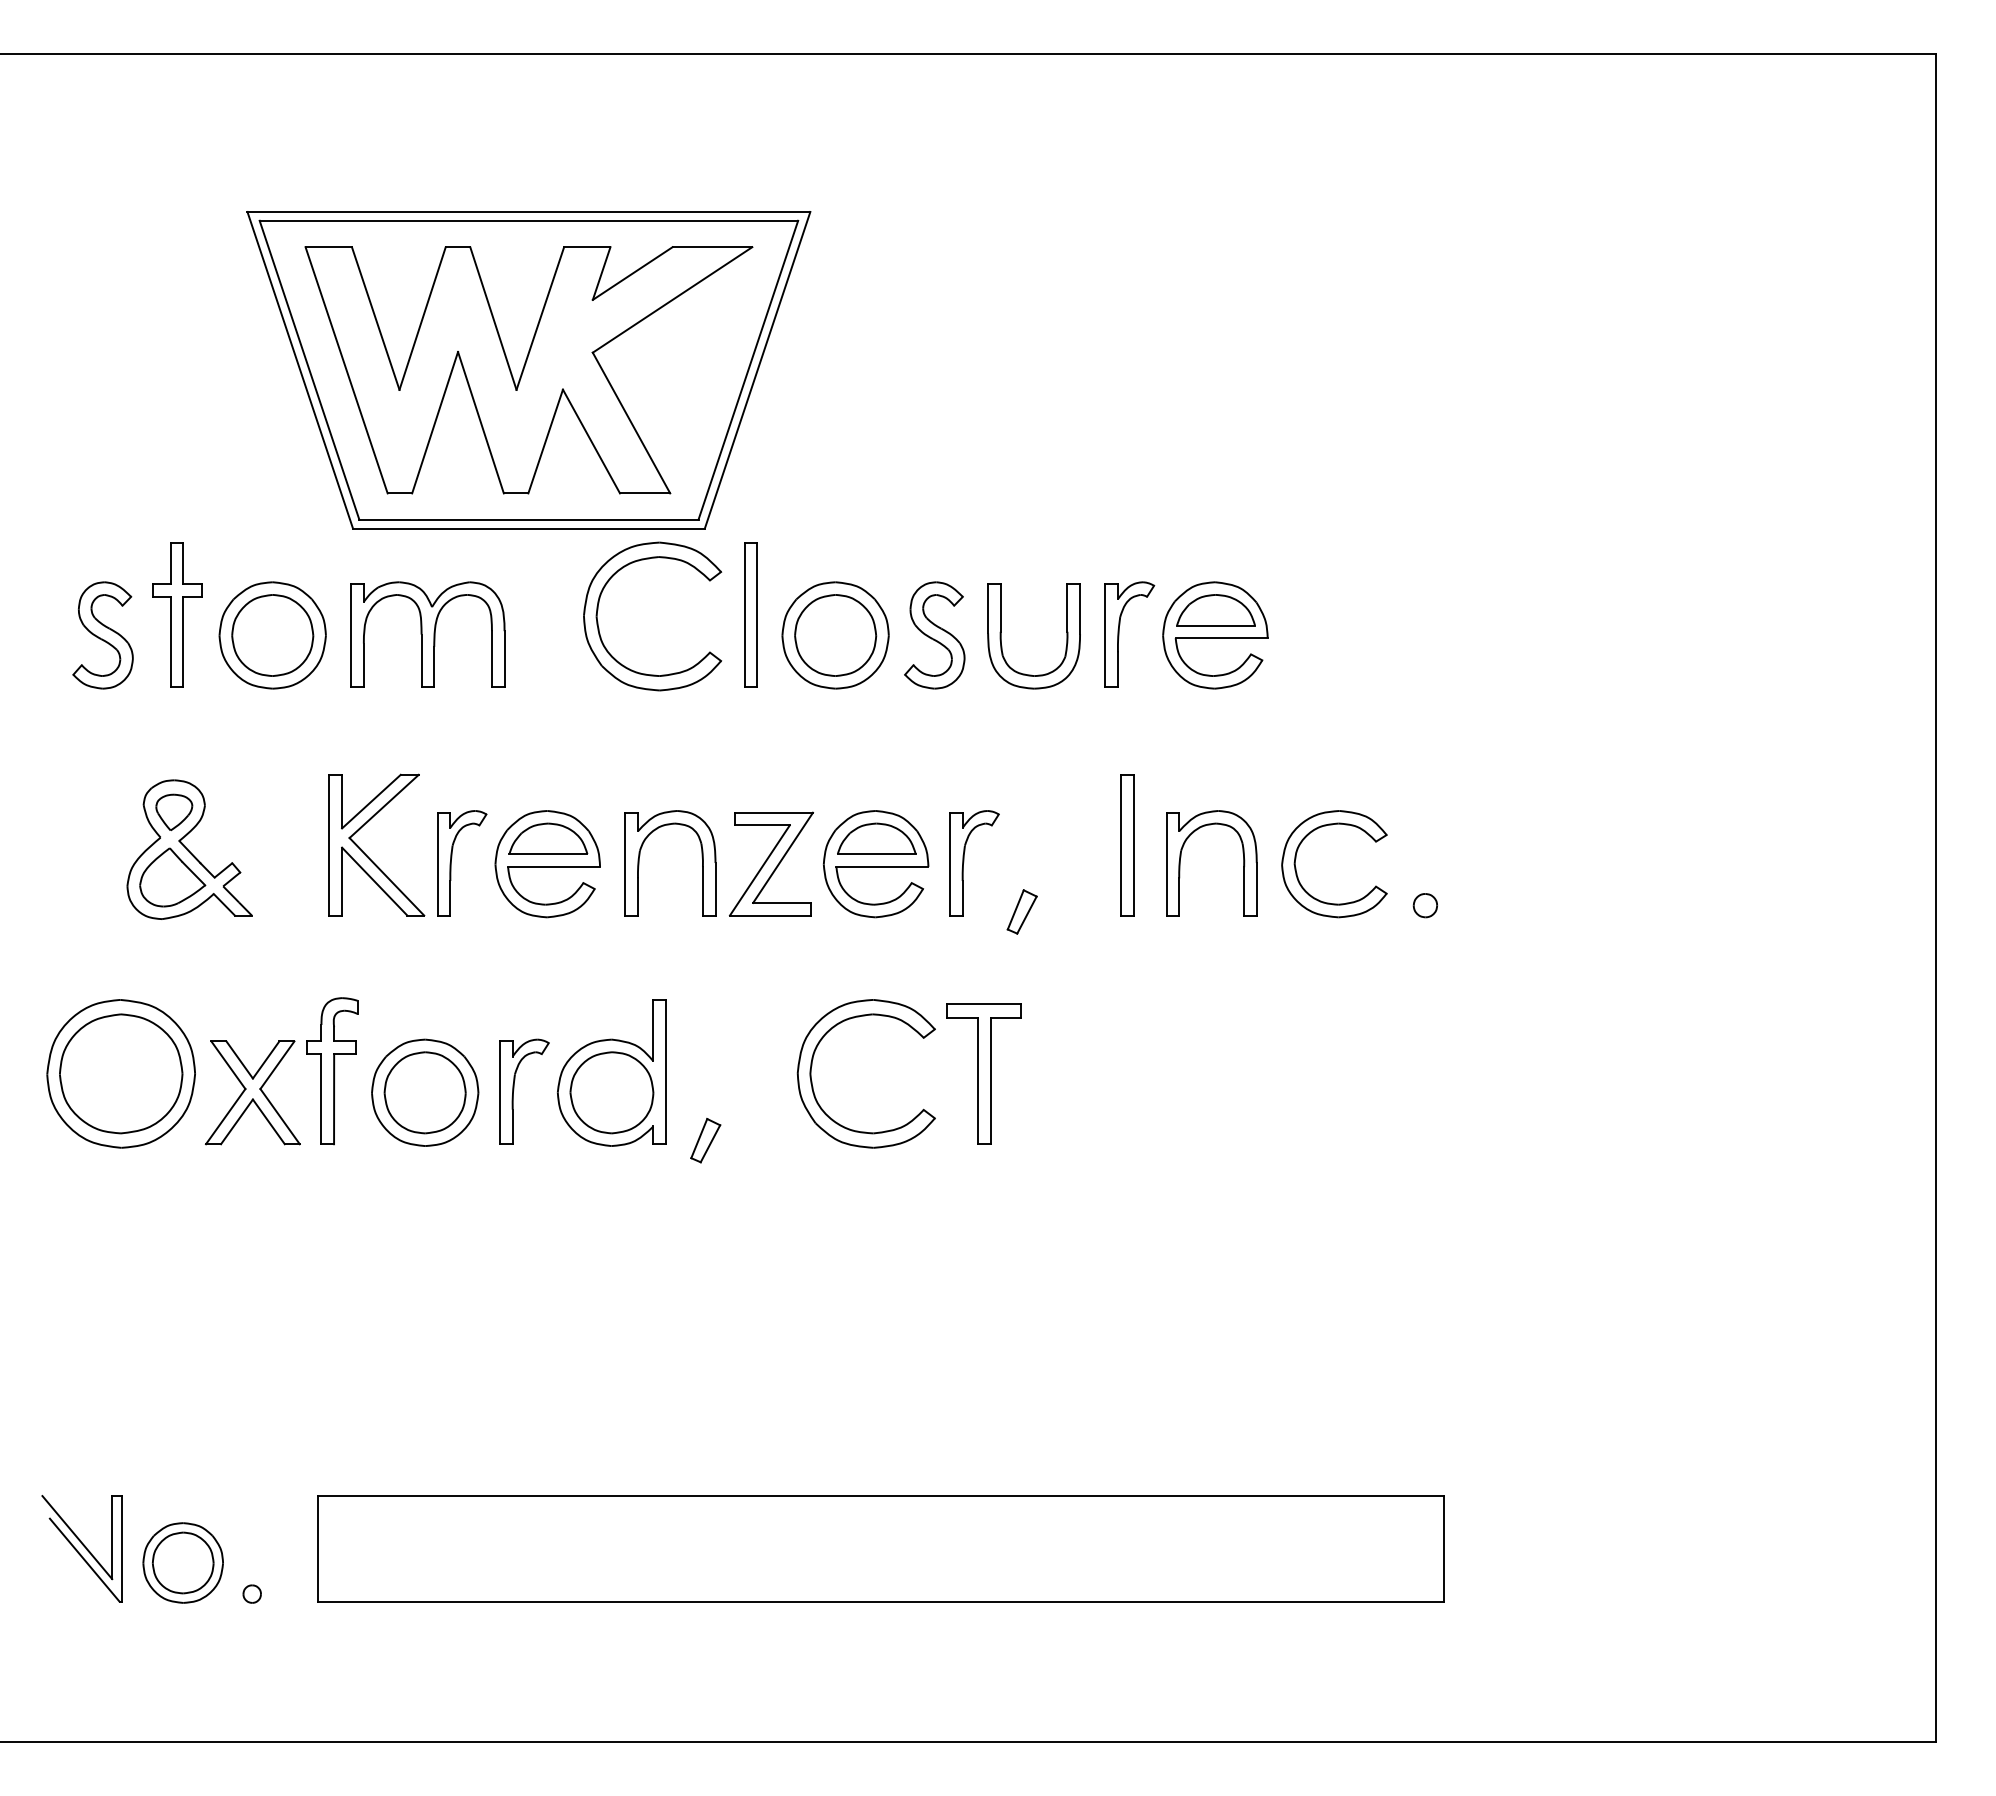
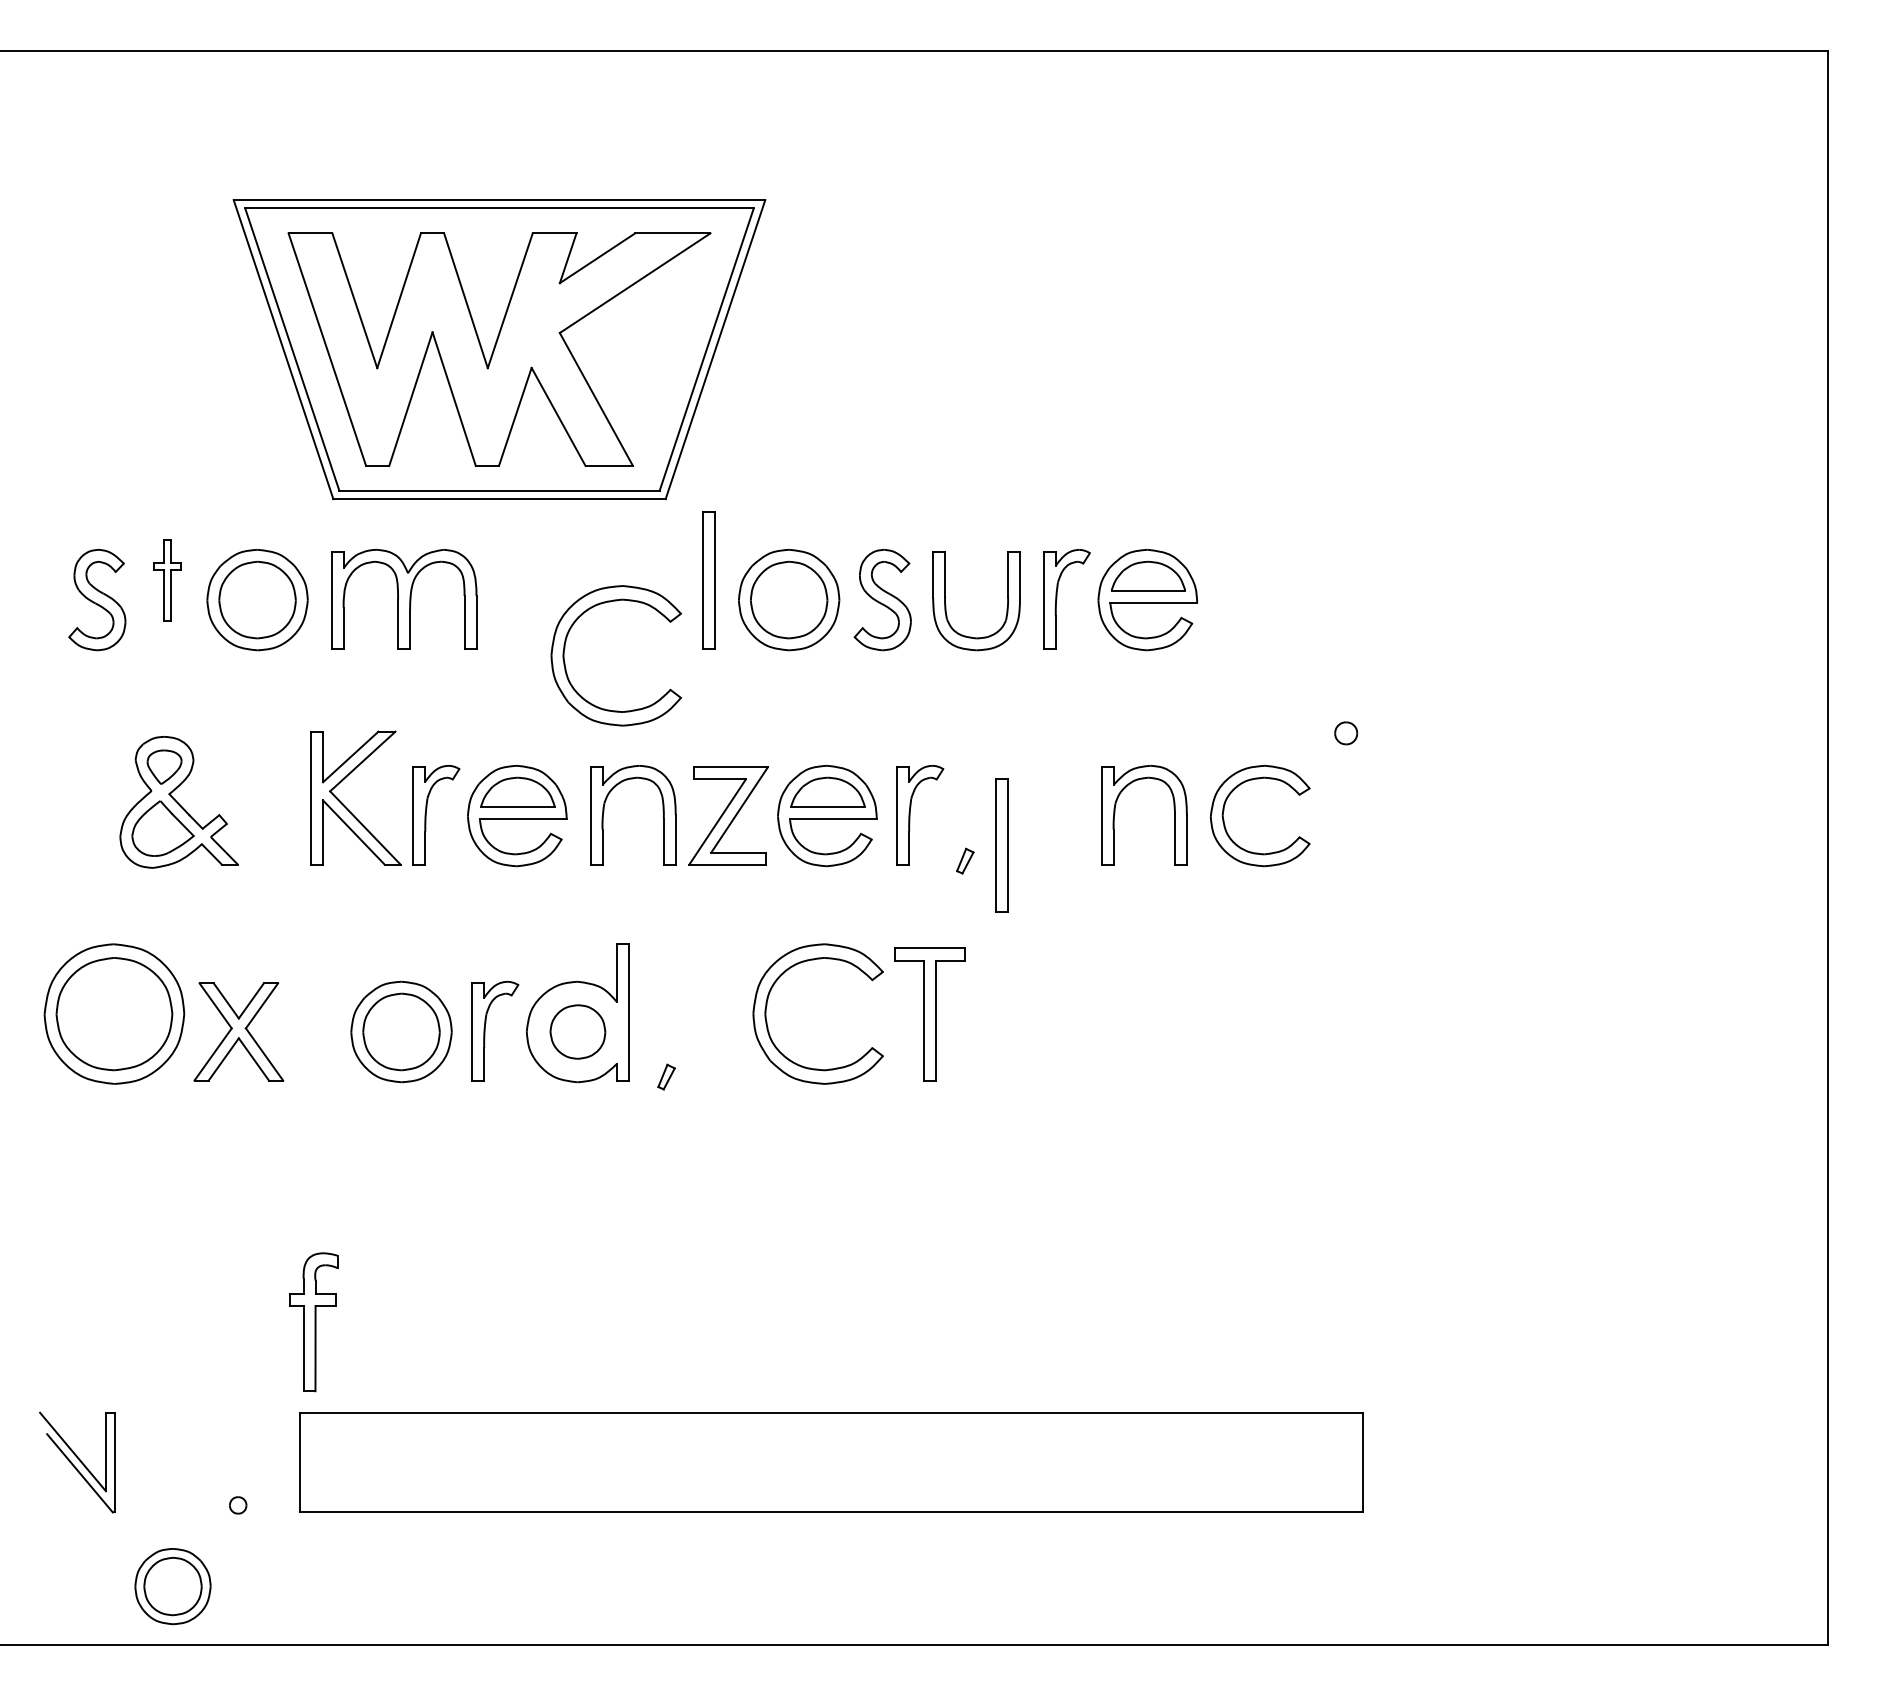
part: (177, 614) -> (167, 580), size x0.6
part: (598, 621) -> (565, 660), moved
part: (1127, 845) -> (1001, 845), moved
part: (1424, 905) -> (1345, 733), moved
part: (1021, 911) -> (964, 860), size x0.6
part: (332, 1071) -> (314, 1322), moved
part: (611, 1092) -> (577, 1031), size x0.7
part: (705, 1140) -> (666, 1077), size x0.6
part: (182, 1562) -> (172, 1586), moved

